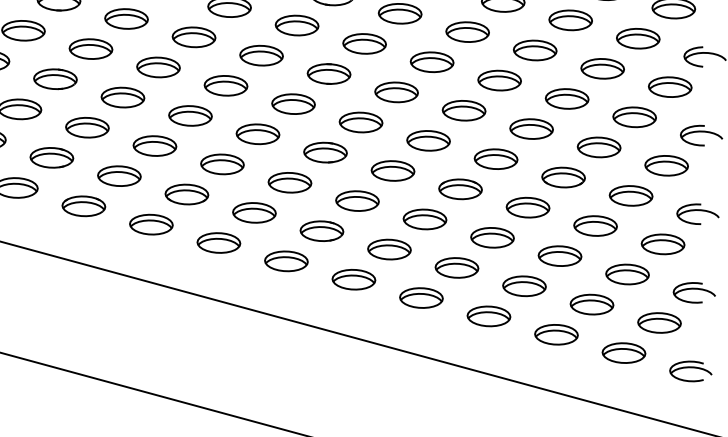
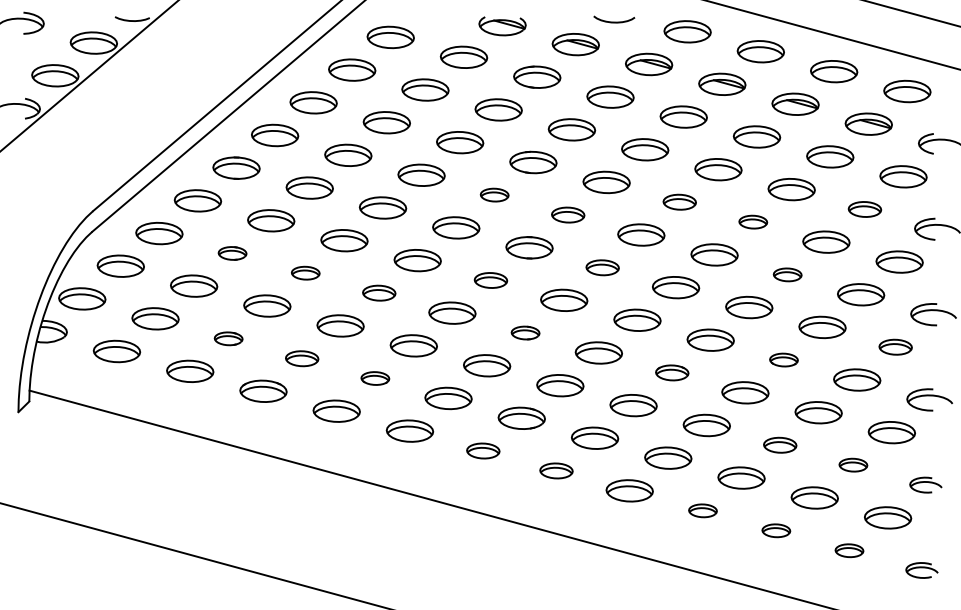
part: (296, 24) -> (494, 194), size x0.6
part: (467, 31) -> (679, 201), size x0.7
part: (637, 38) -> (864, 209), size x0.7
part: (365, 43) -> (568, 214), size x0.7
part: (535, 49) -> (753, 221), size x0.6
part: (55, 79) -> (232, 253), size x0.6
part: (396, 92) -> (602, 267), size x0.7
part: (122, 96) -> (305, 272), size x0.6
part: (566, 98) -> (787, 274), size x0.6
part: (293, 104) -> (490, 280), size x0.7
part: (190, 115) -> (379, 292), size x0.7
part: (325, 152) -> (525, 332), size x0.6
part: (51, 157) -> (228, 338), size x0.6
part: (666, 165) -> (895, 346), size x0.7
part: (119, 176) -> (302, 358), size x0.7
part: (563, 176) -> (783, 359), size x0.6
part: (460, 188) -> (672, 372), size x0.7
part: (187, 194) -> (375, 378), size x0.6
part: (560, 255) -> (780, 444), size x0.7
part: (286, 260) -> (483, 450), size x0.7
part: (627, 273) -> (853, 464), size x0.6
part: (353, 279) -> (556, 470), size x0.7
part: (694, 292) -> (925, 484), size x0.7
part: (488, 316) -> (702, 510), size x0.6
part: (556, 334) -> (776, 530), size x0.6
part: (624, 353) -> (849, 550), size x0.6
part: (690, 371) -> (921, 570), size x0.7

